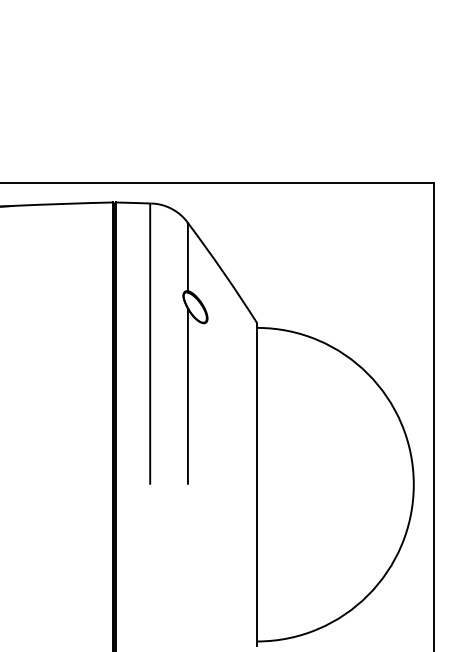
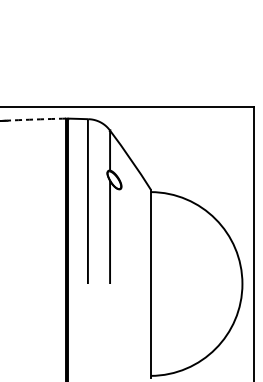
arc: (62, 203) -> (36, 119), solid -> dashed

